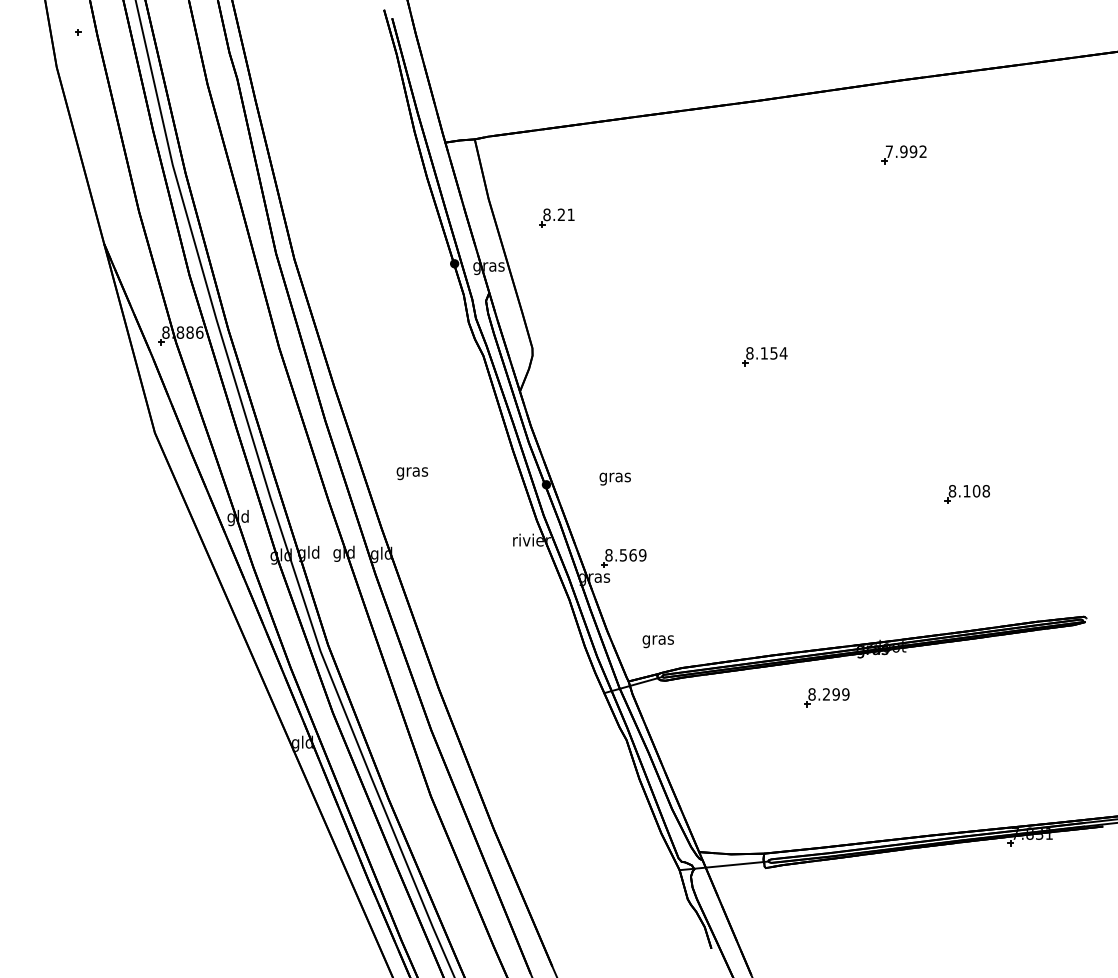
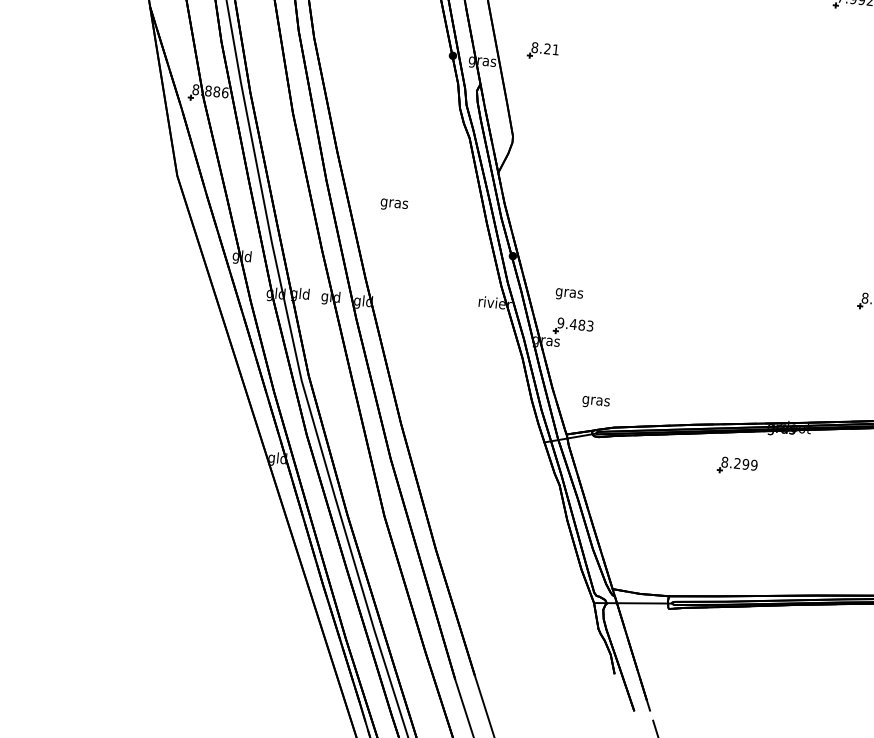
part: (556, 217) -> (542, 50), moved
part: (764, 356) -> (713, 164), removed
text: (412, 473) -> (394, 205), moved
text: (614, 478) -> (568, 294), moved
text: (625, 555) -> (575, 324), 8.569 -> 9.483

